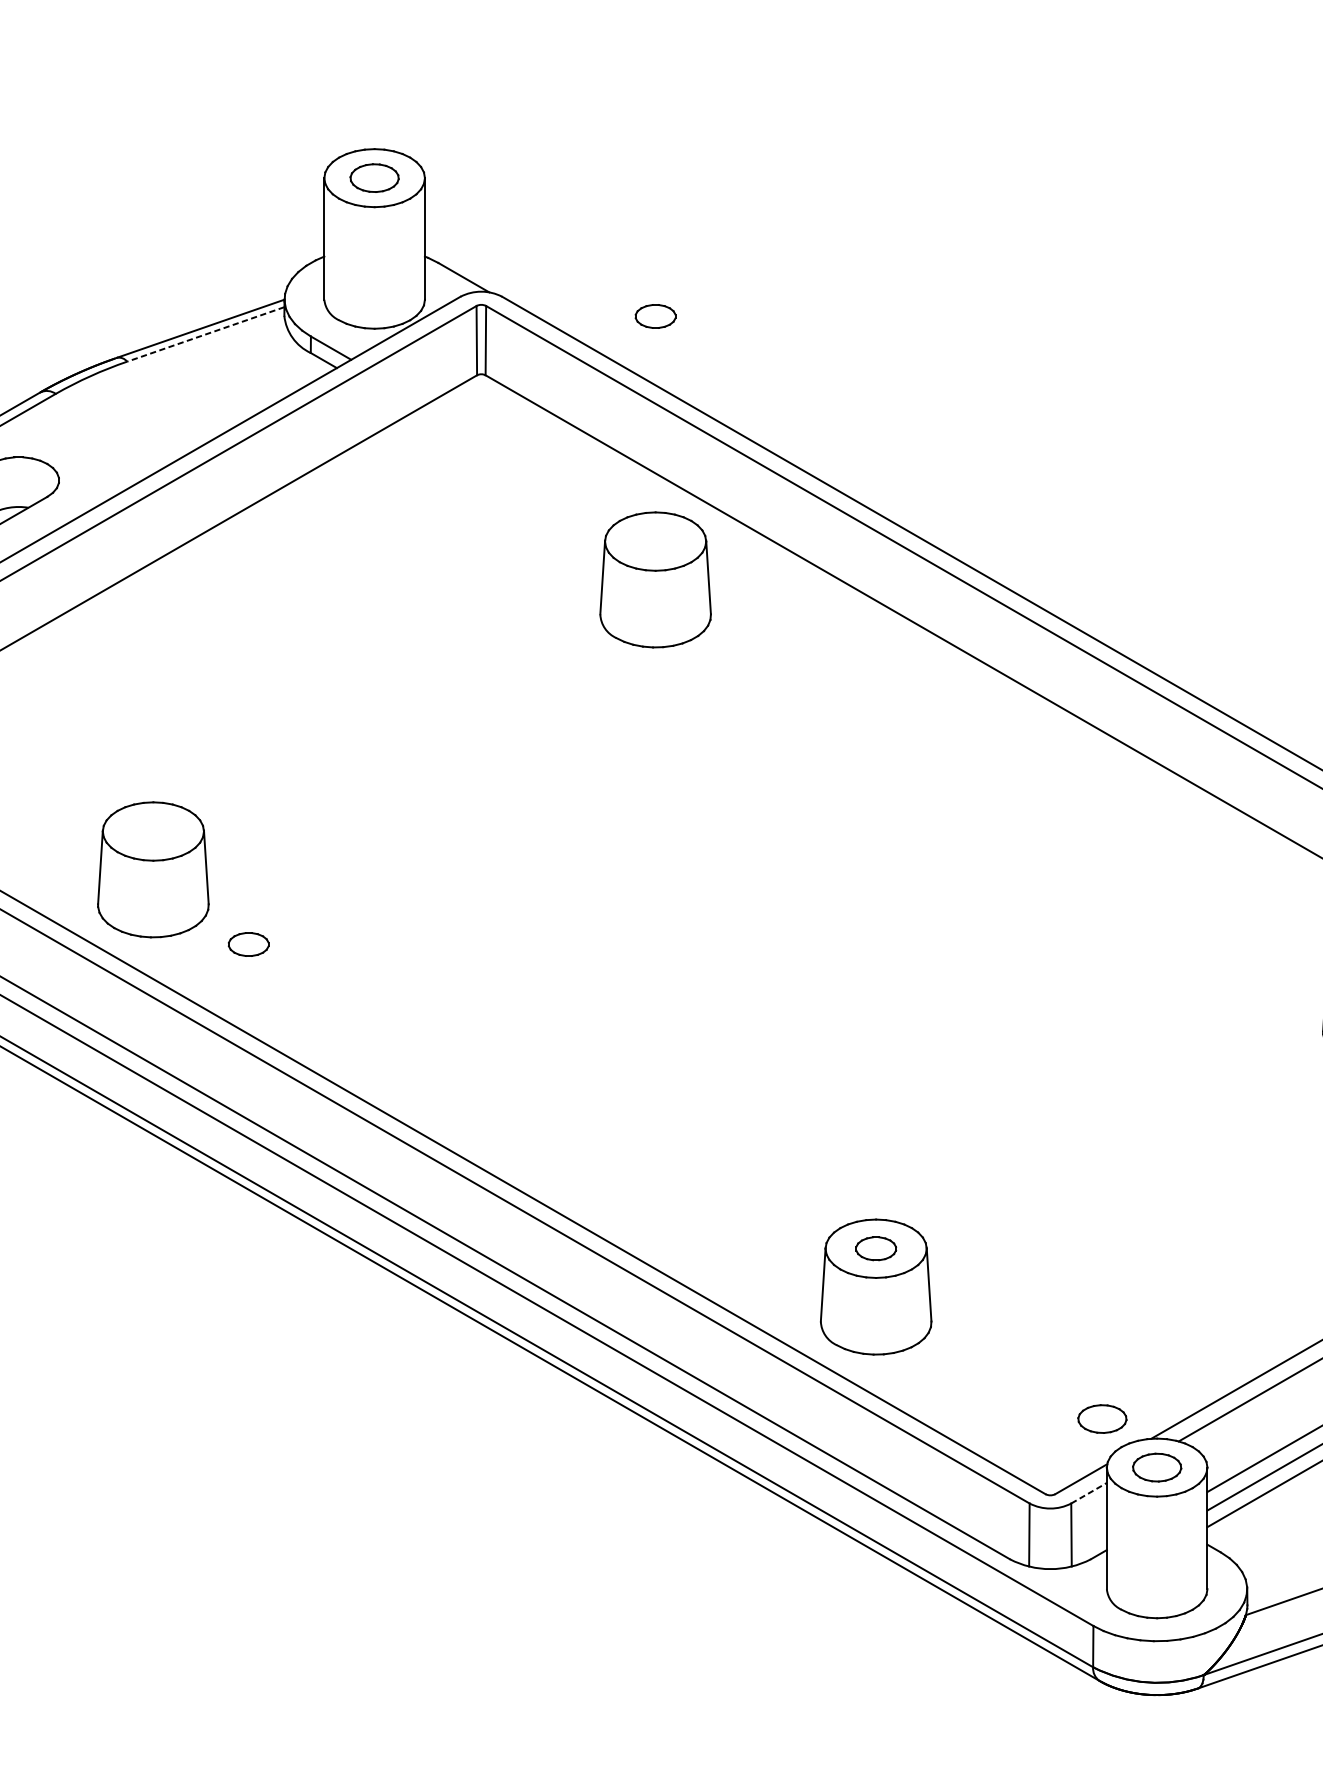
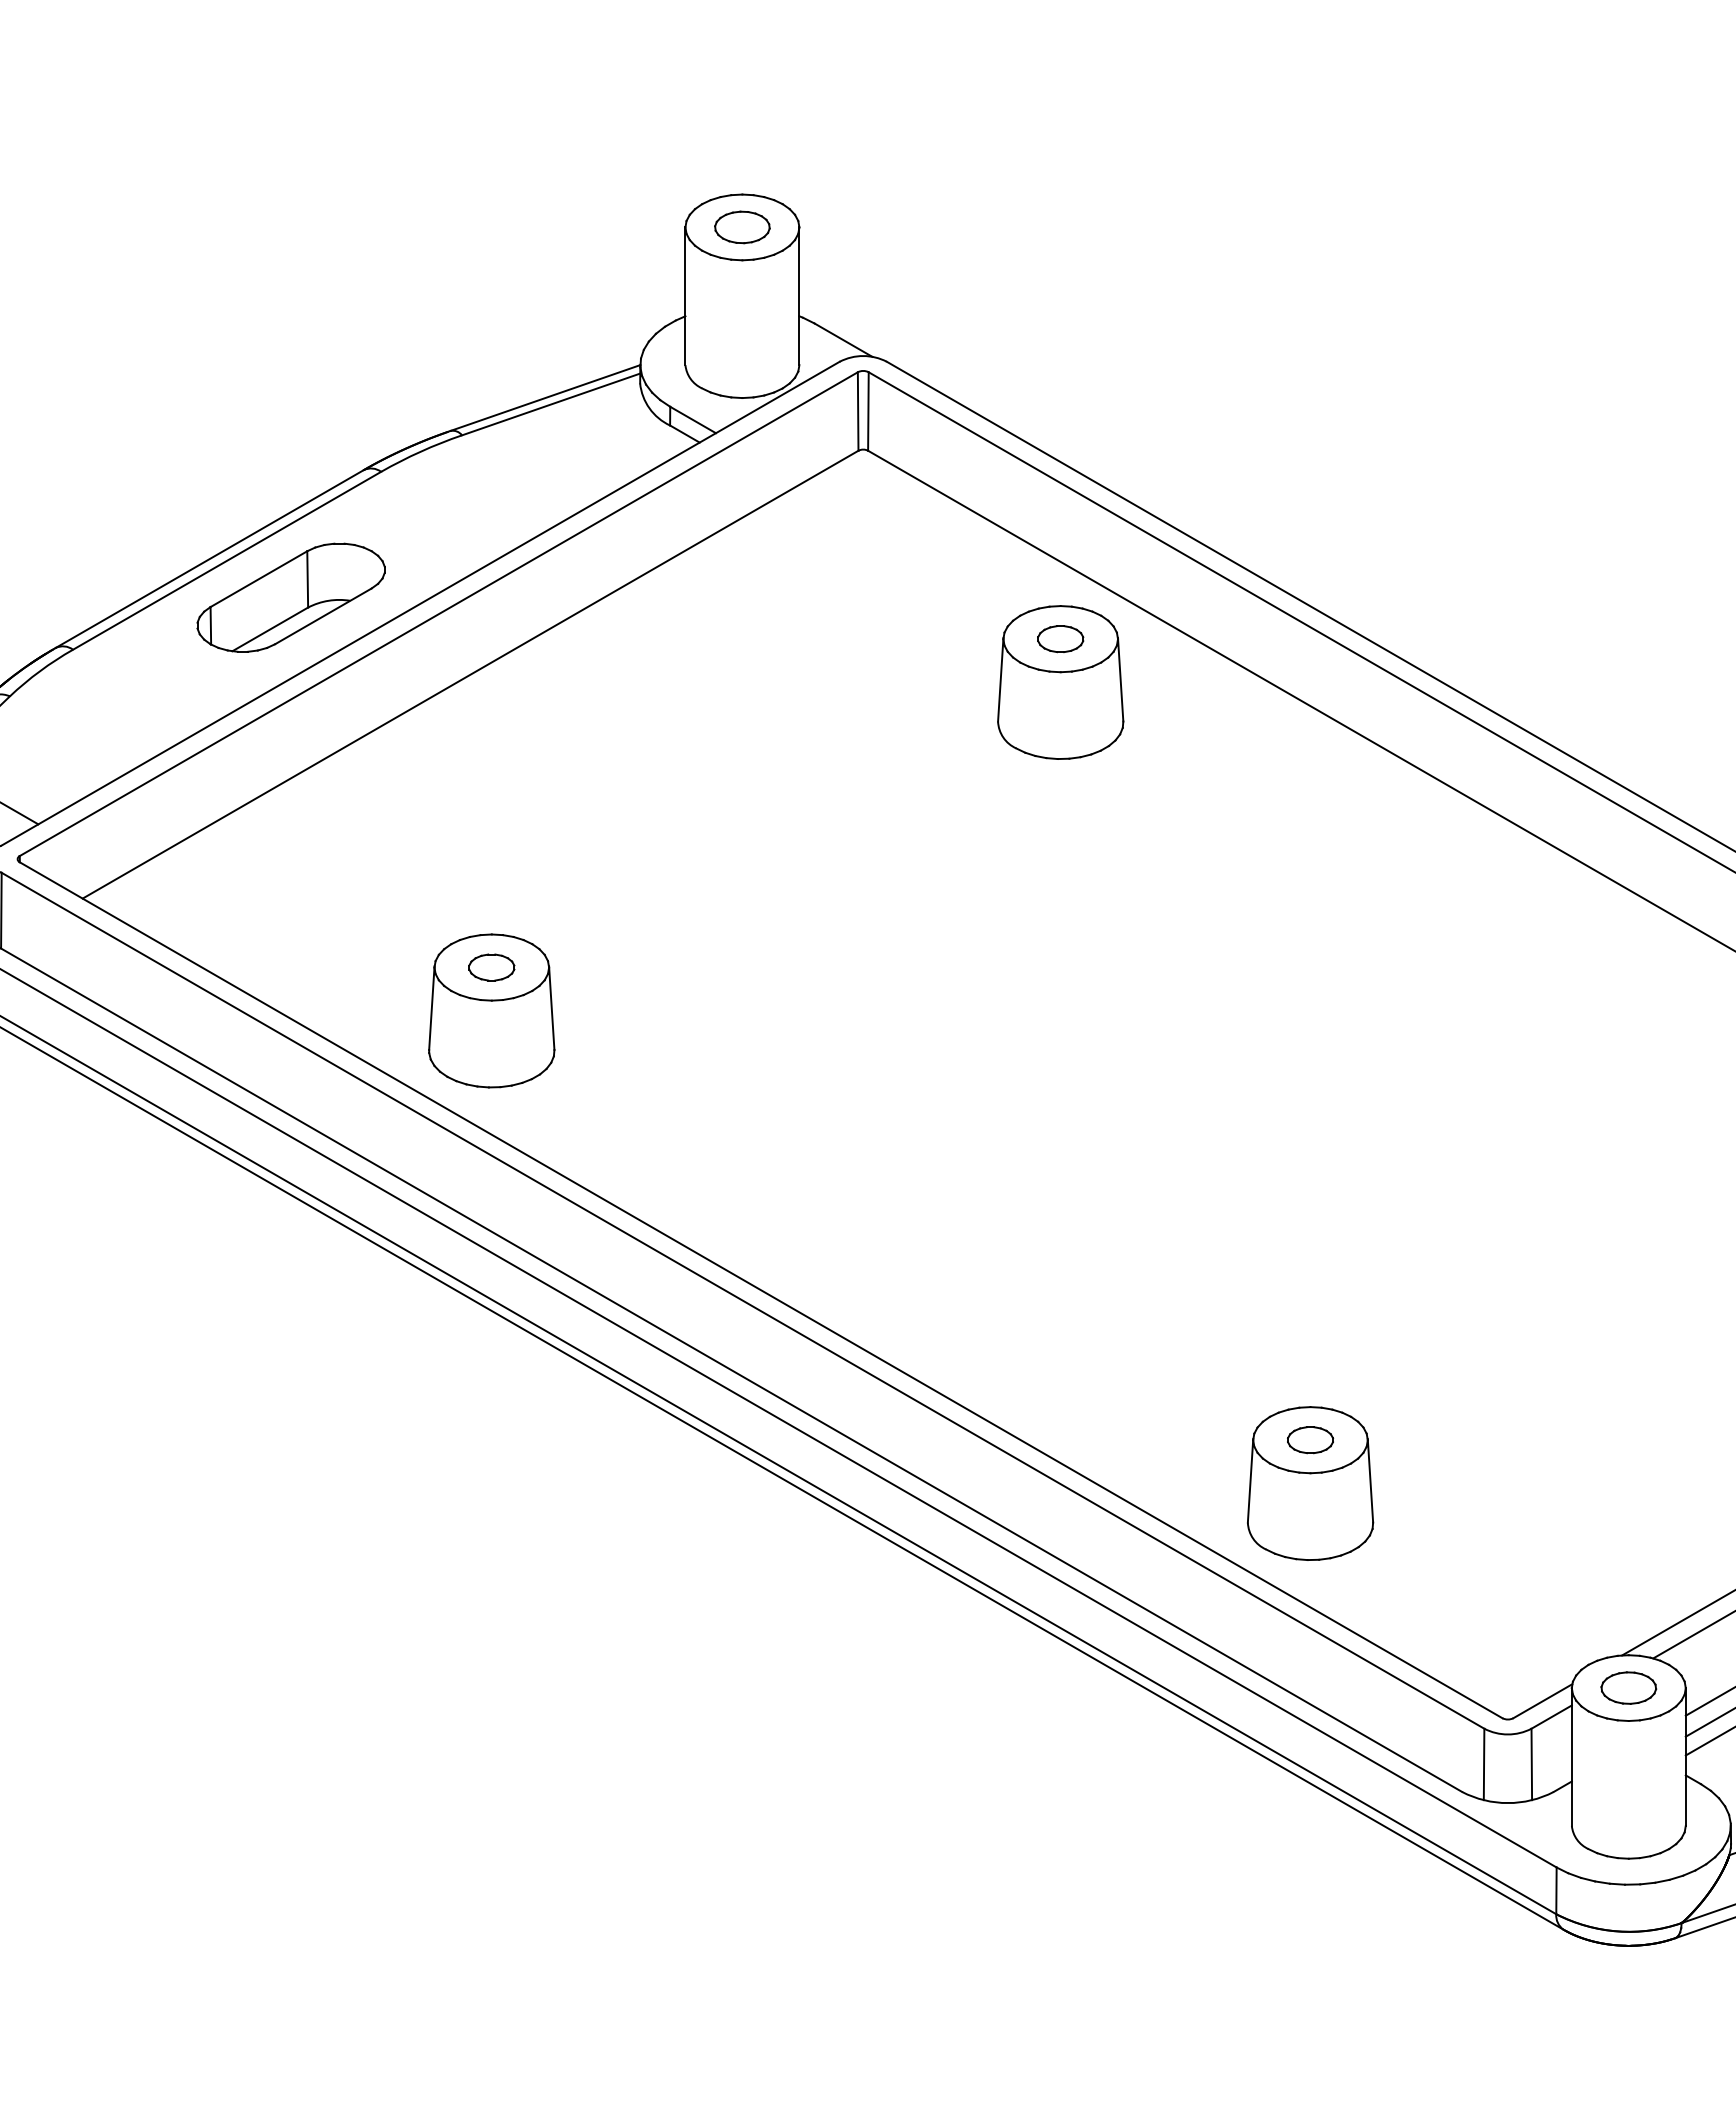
part: (655, 316) -> (1060, 639), moved
line: (205, 334) -> (550, 404), dashed -> solid
part: (248, 944) -> (491, 967), moved
part: (1102, 1418) -> (1566, 1632), removed
line: (1089, 1492) -> (1552, 1716), dashed -> solid

